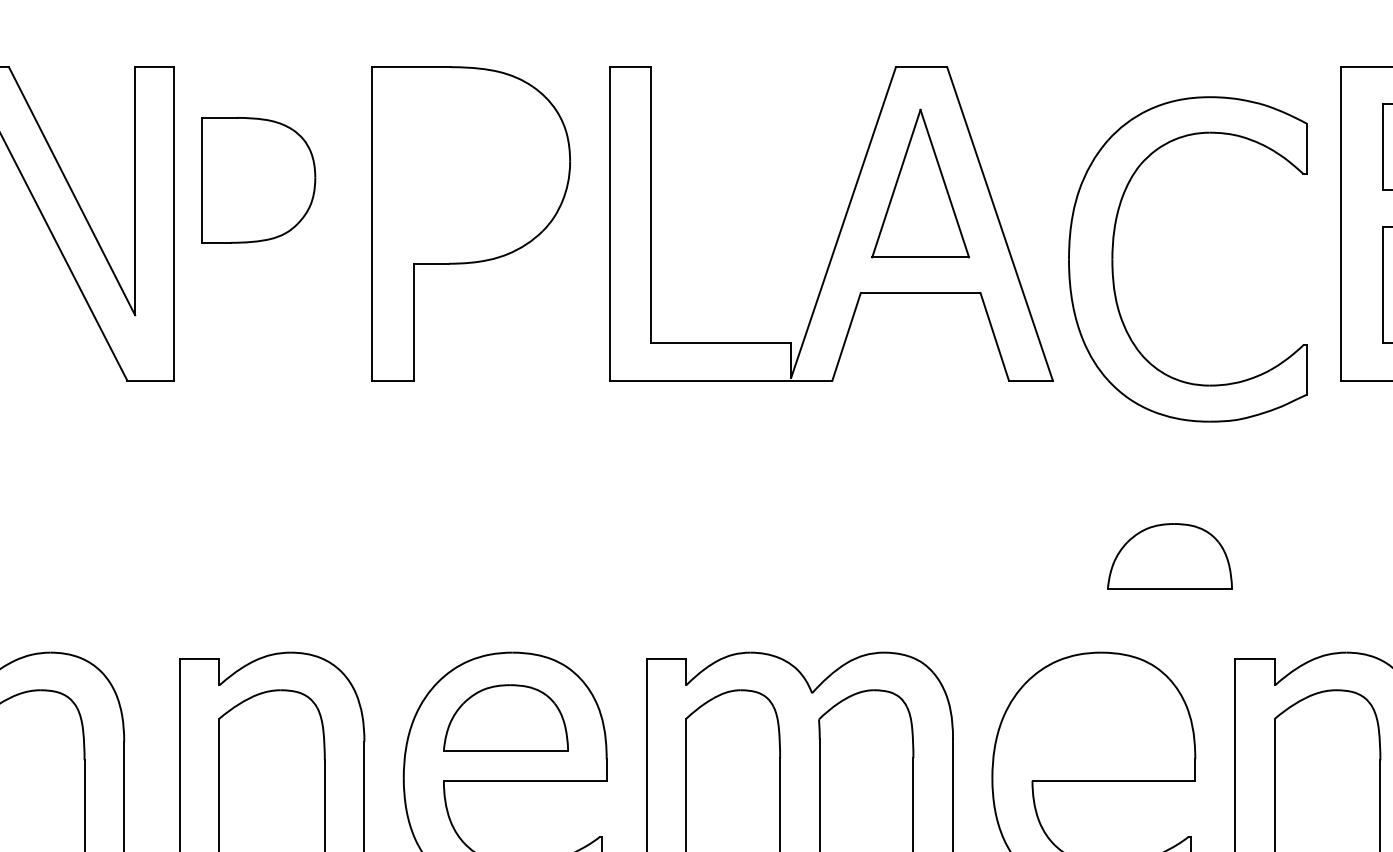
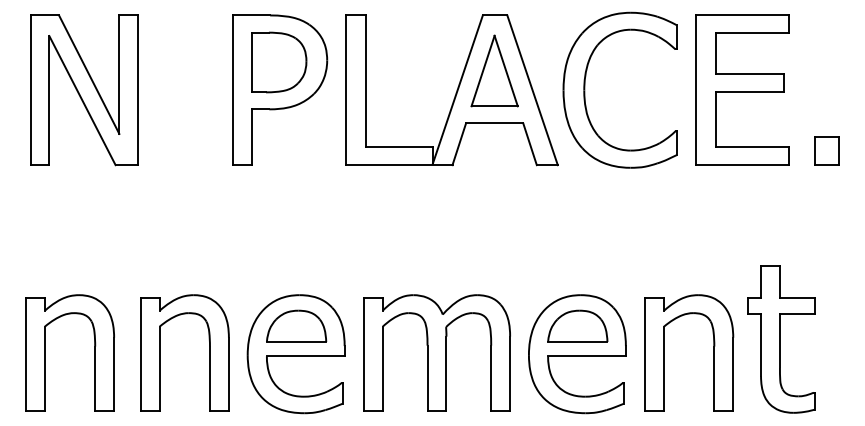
part: (258, 180) -> (279, 62), moved
part: (1114, 257) -> (585, 89), moved
part: (1169, 554) -> (577, 325), moved

